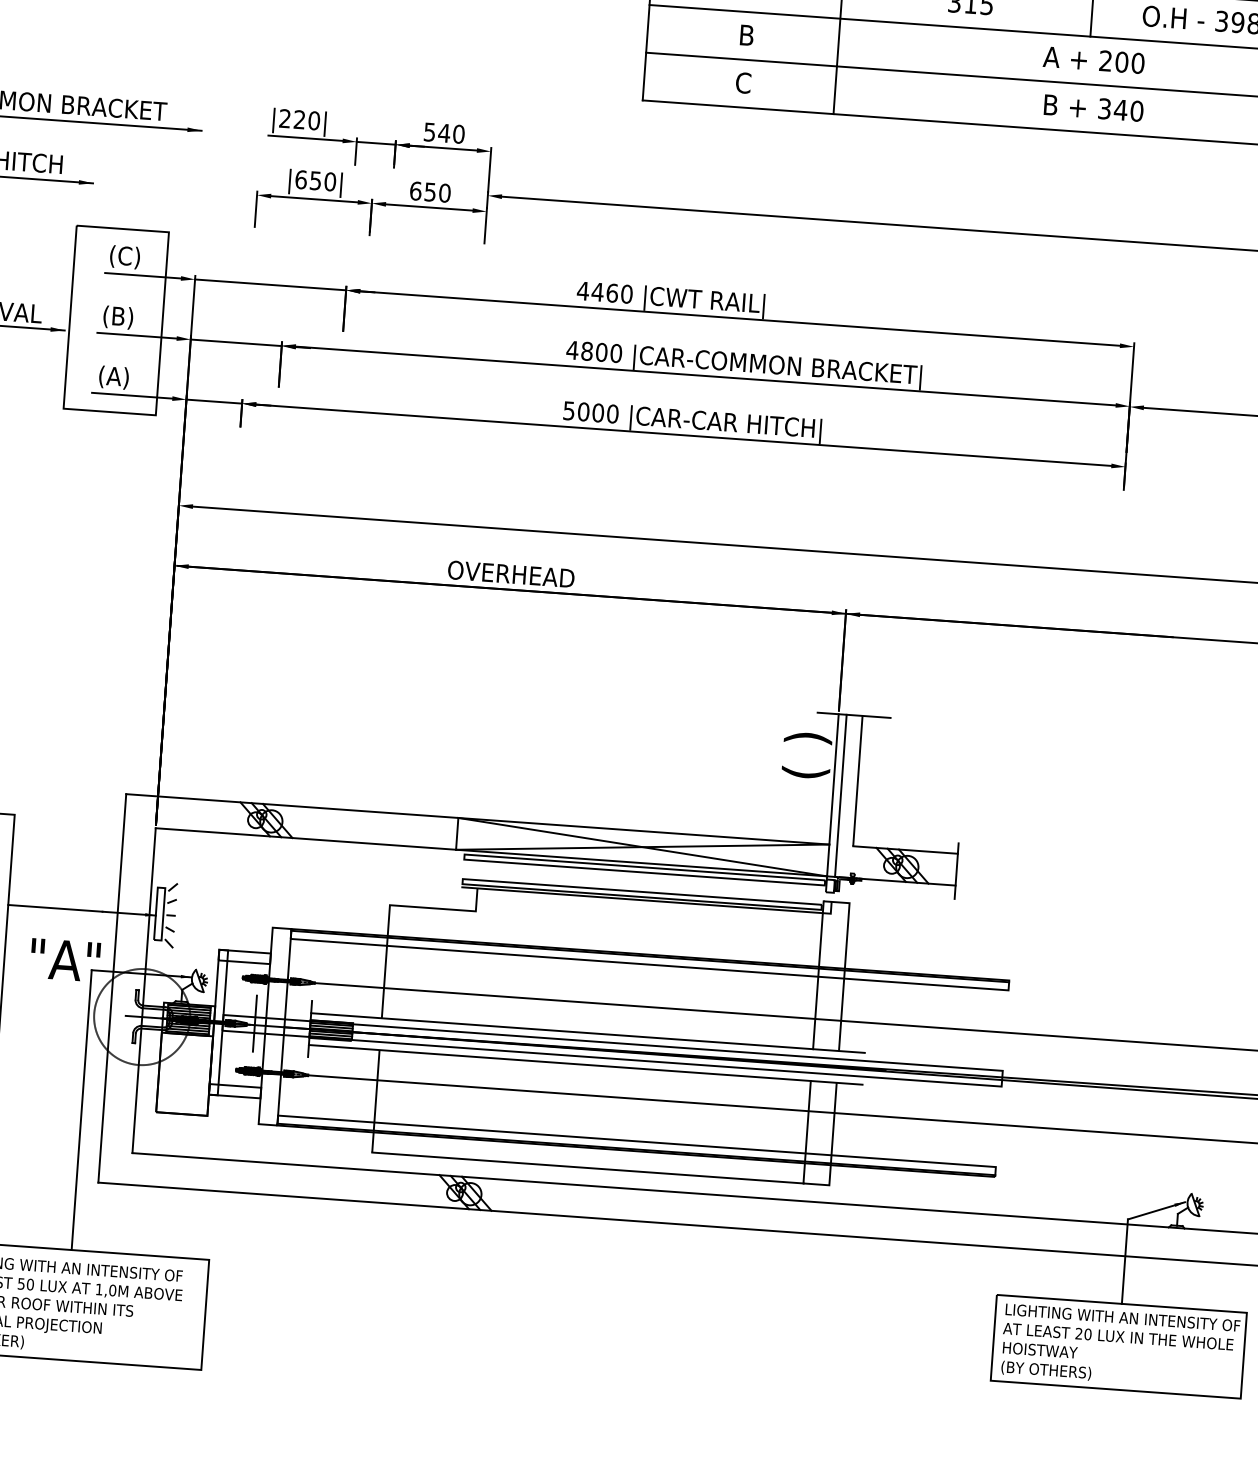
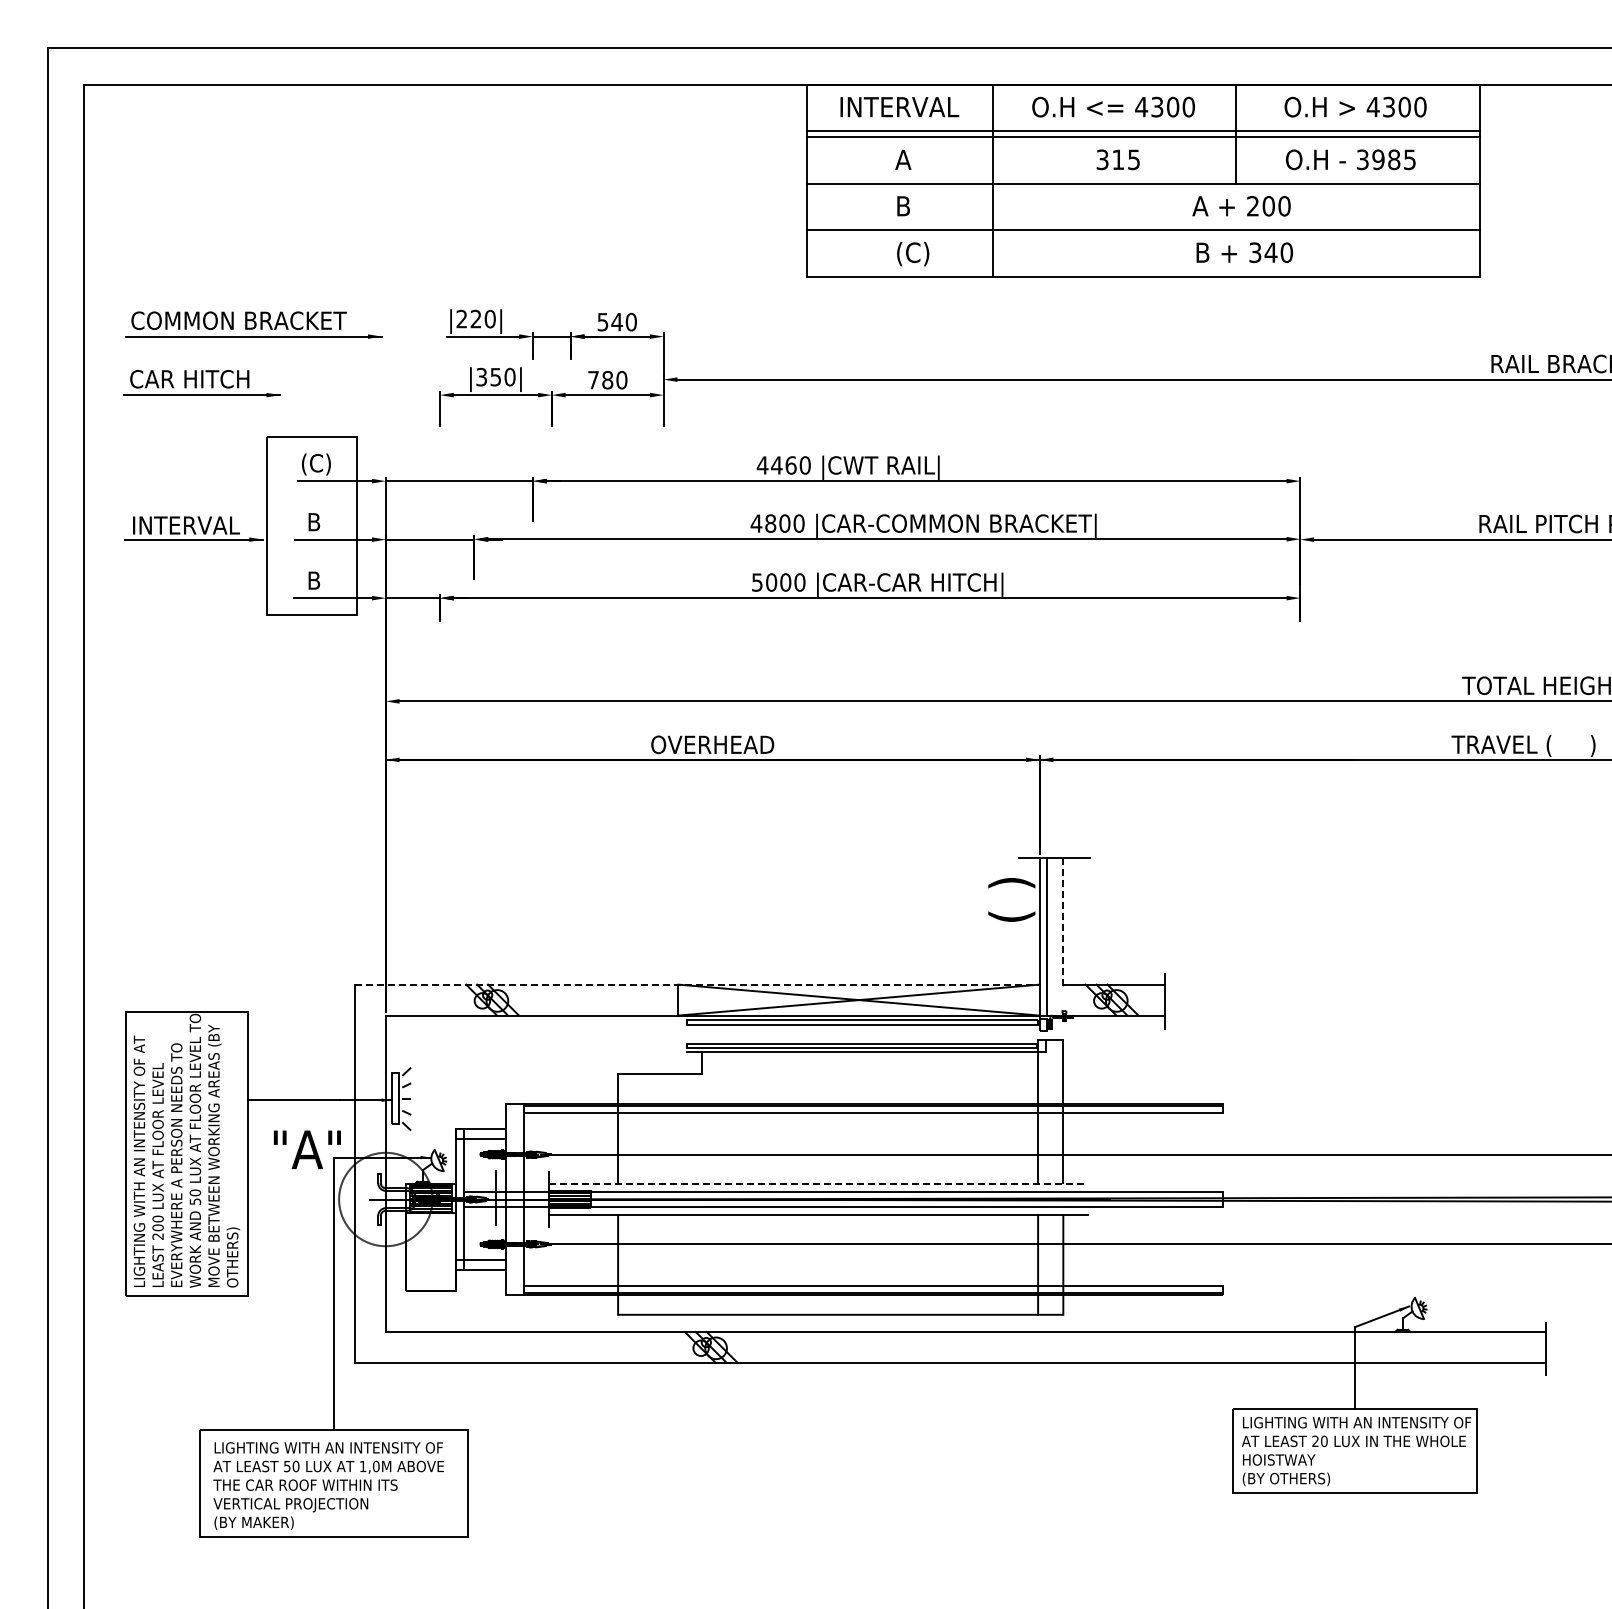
text: (752, 84) -> (912, 253), C -> (C)
text: (301, 179) -> (481, 376), |650| -> |350|
text: (422, 190) -> (600, 379), 650 -> 780
text: (117, 317) -> (313, 523), (B) -> B
text: (113, 377) -> (313, 581), (A) -> B
line: (857, 781) -> (1062, 921), solid -> dashed
line: (478, 819) -> (697, 984), solid -> dashed
line: (587, 1033) -> (818, 1184), solid -> dashed

